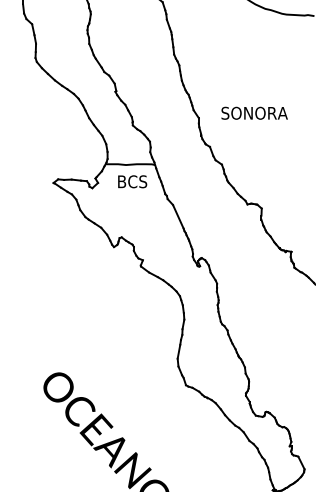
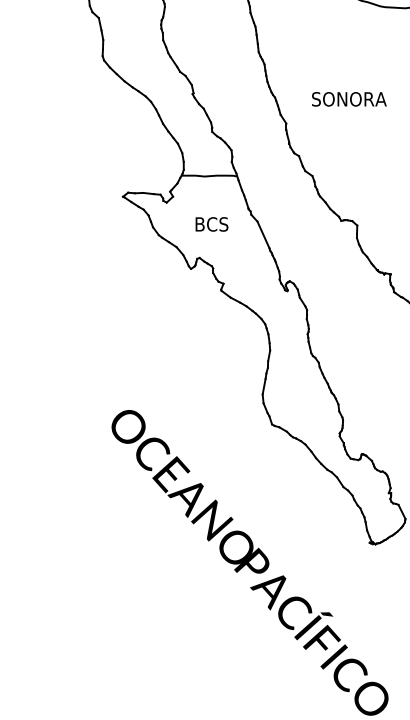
text: (254, 113) -> (349, 99), moved
text: (132, 181) -> (211, 224), moved

